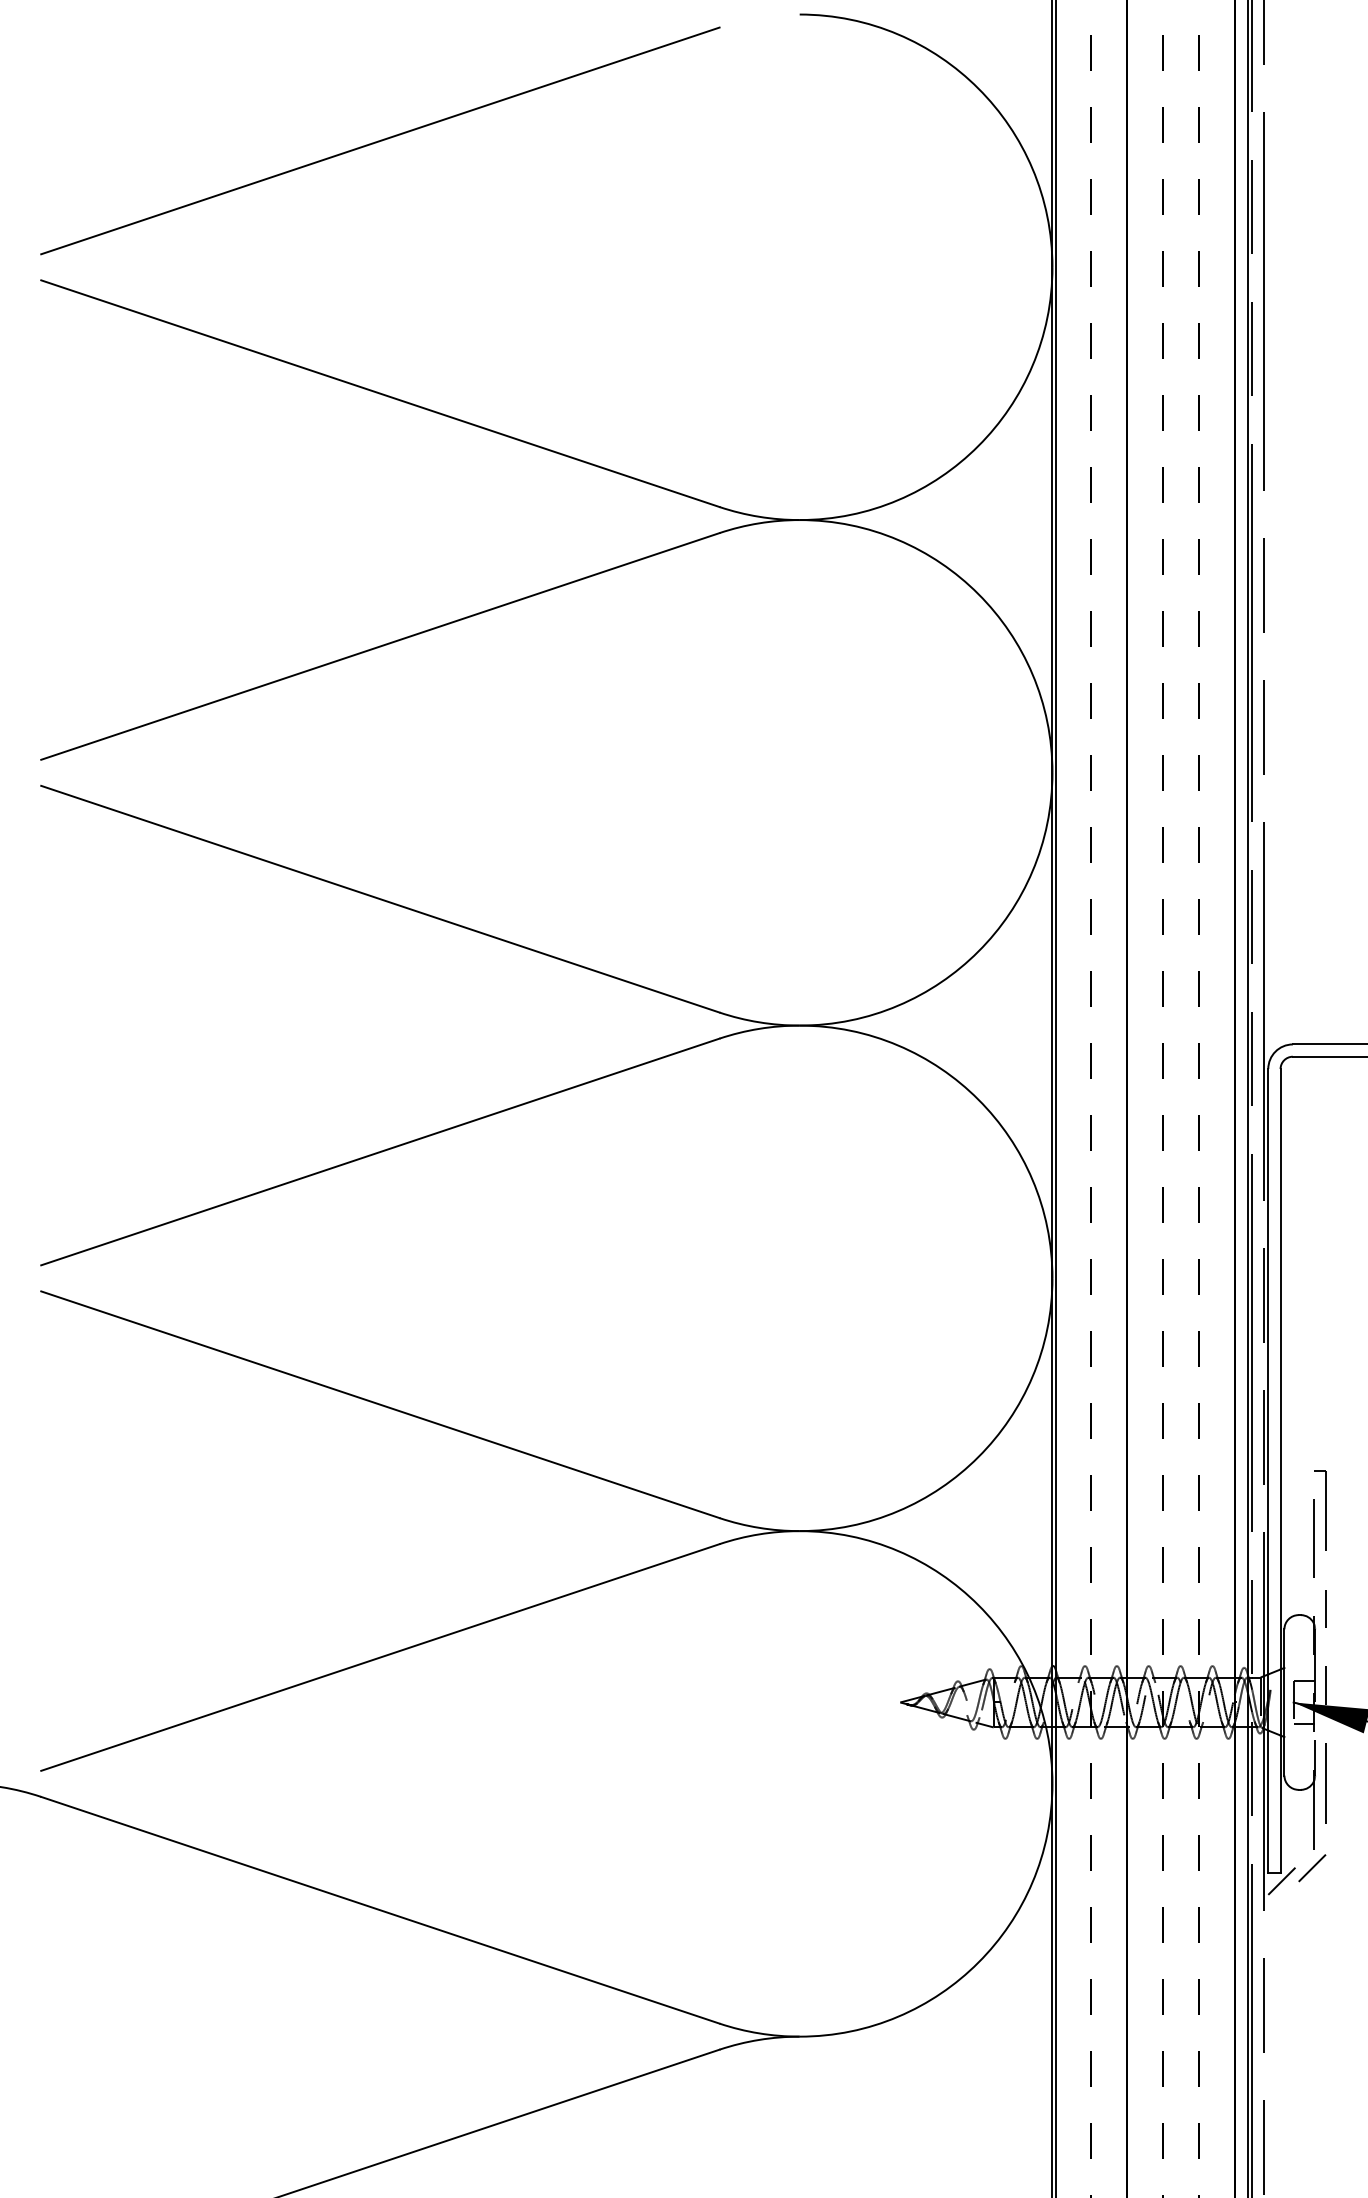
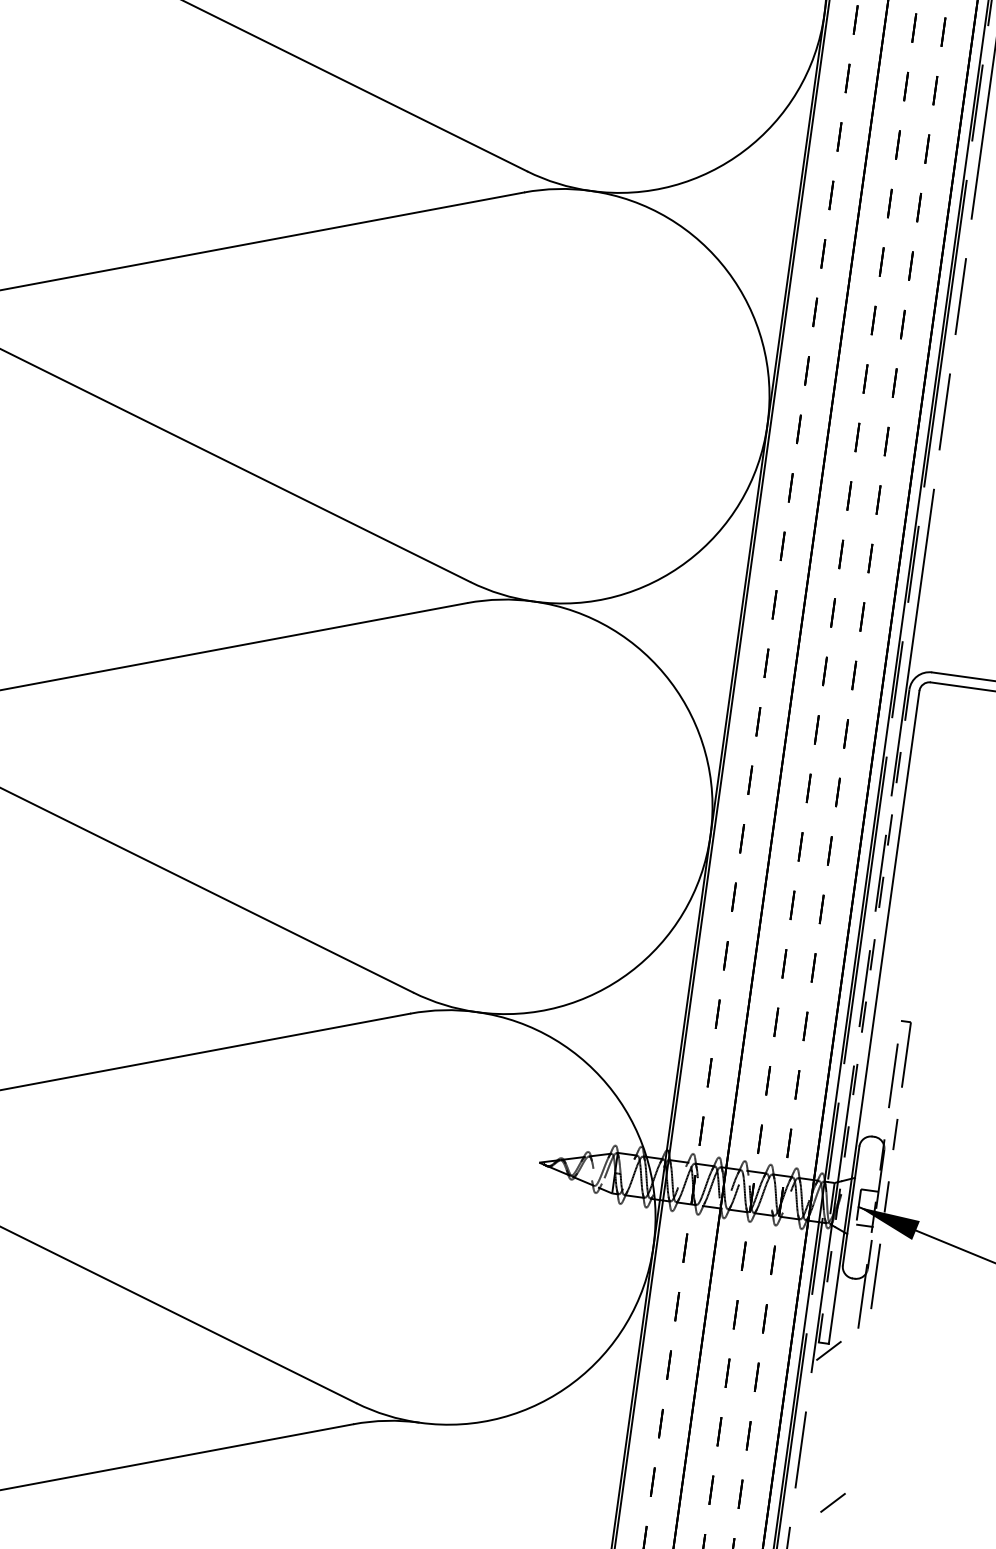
line: (1268, 1470) -> (864, 1015), solid -> dashed
line: (1312, 1868) -> (833, 1503), moved

